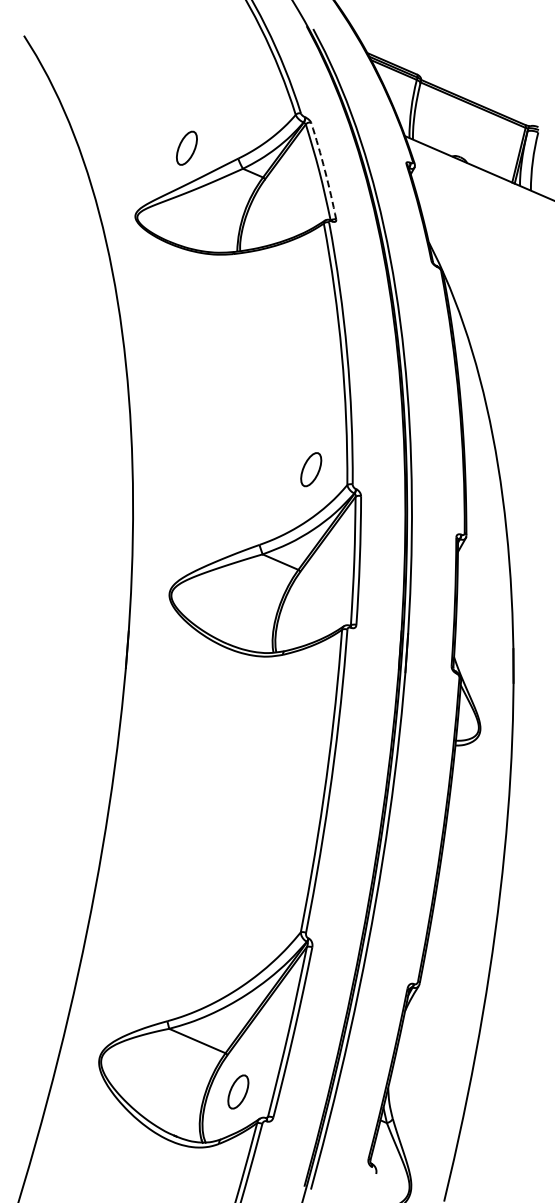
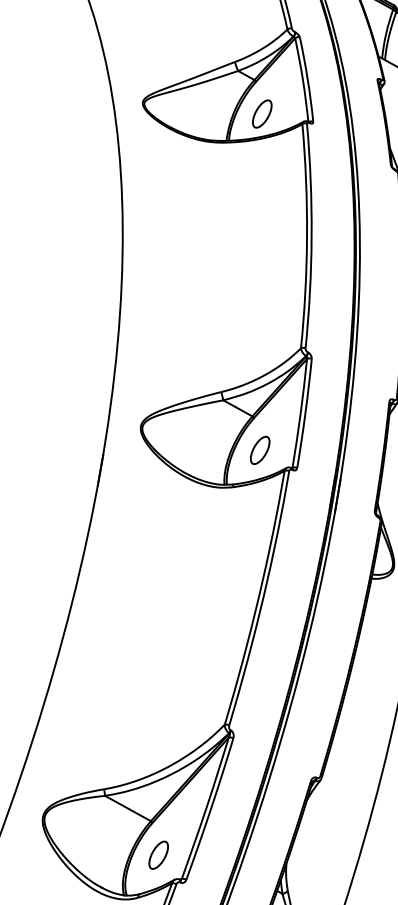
part: (186, 147) -> (261, 113), moved
arc: (325, 170) -> (308, 79), dashed -> solid
part: (311, 469) -> (260, 450), moved

